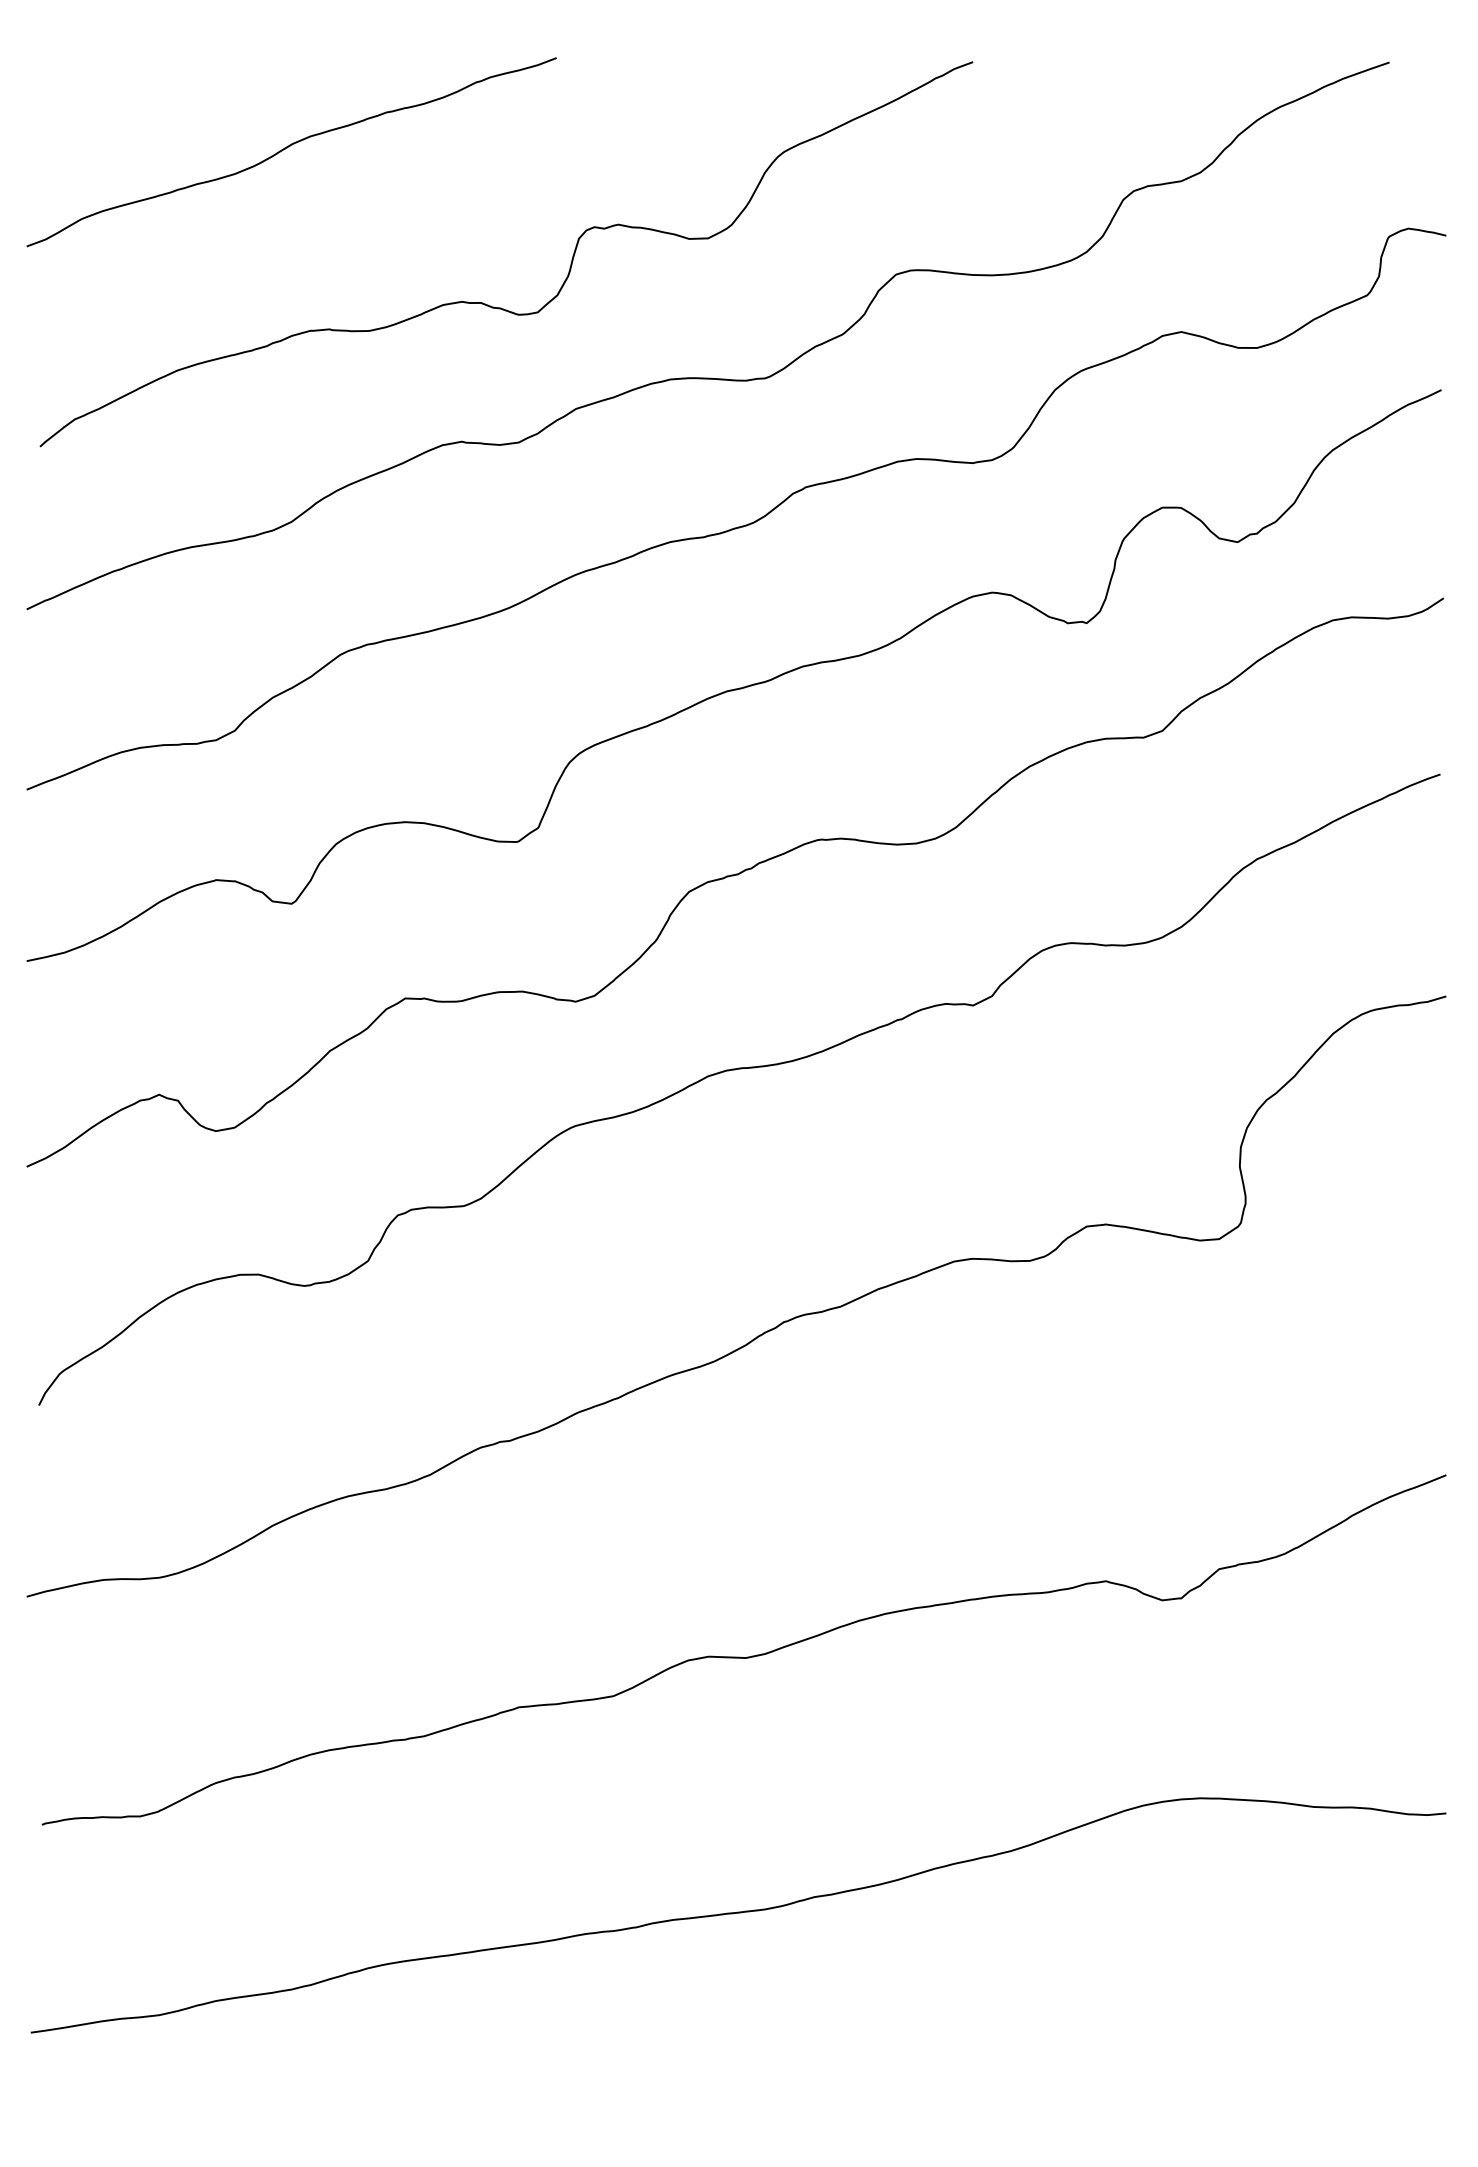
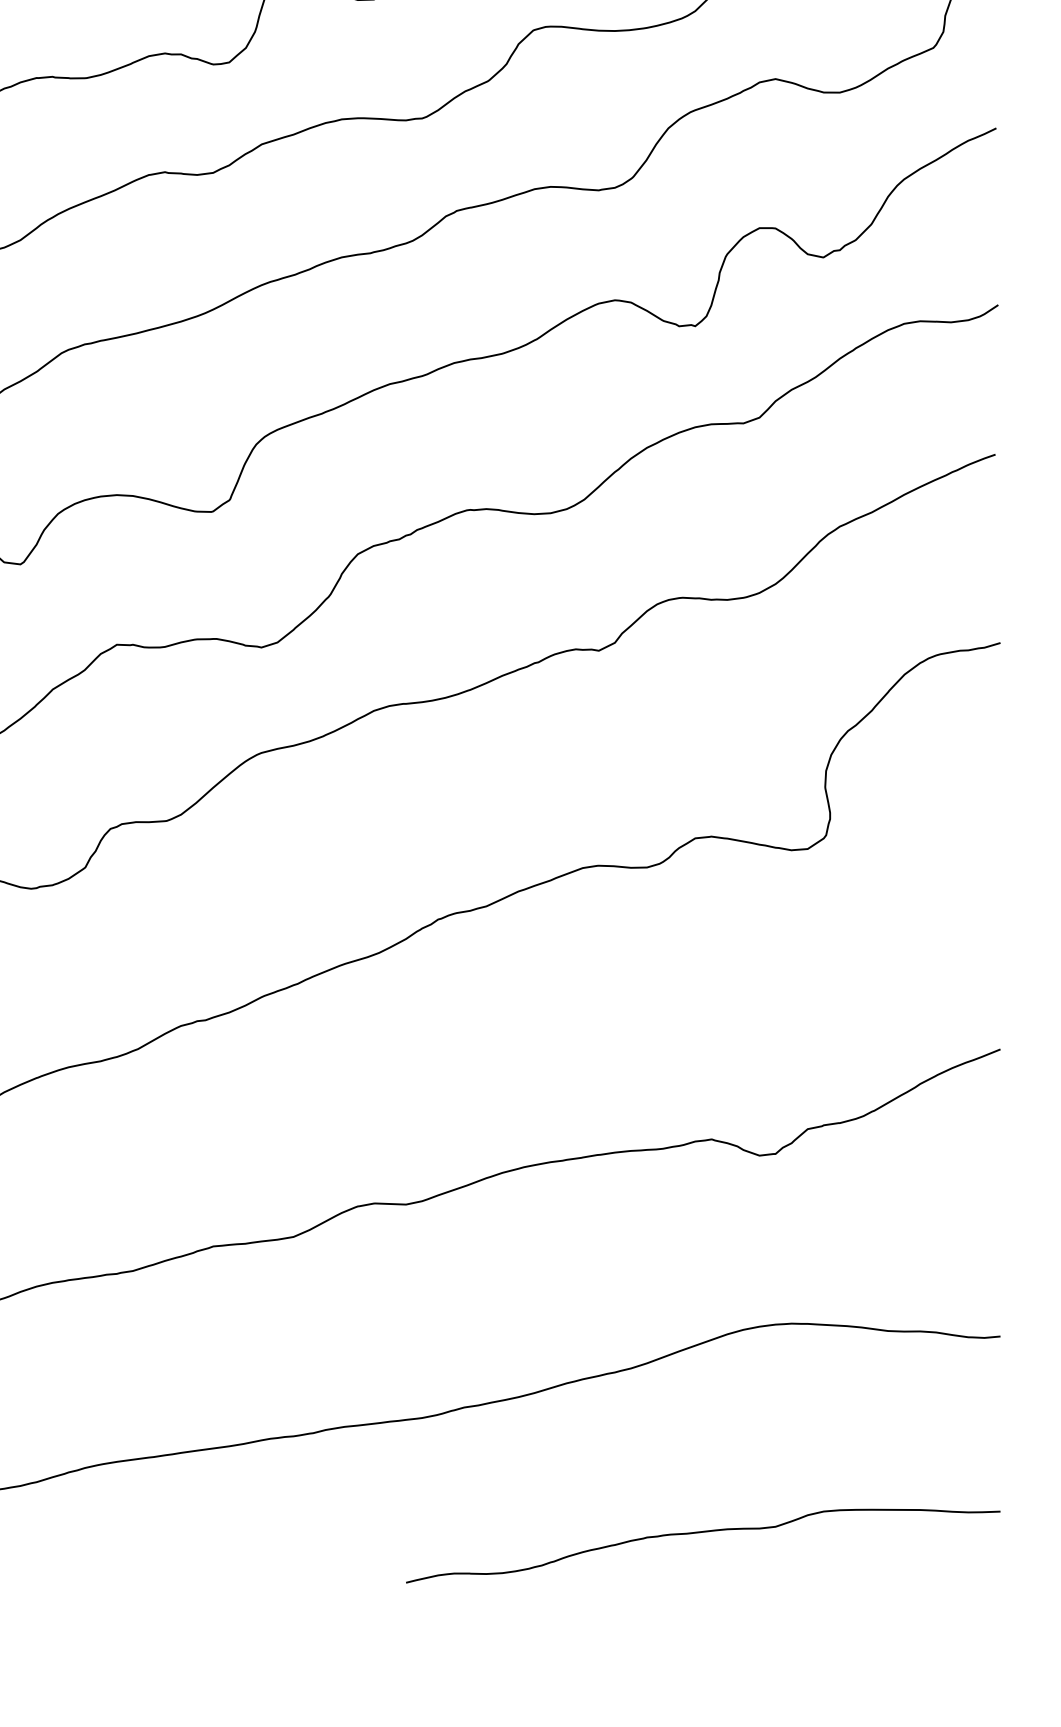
curve: (1096, 2044) -> (703, 1532), added

